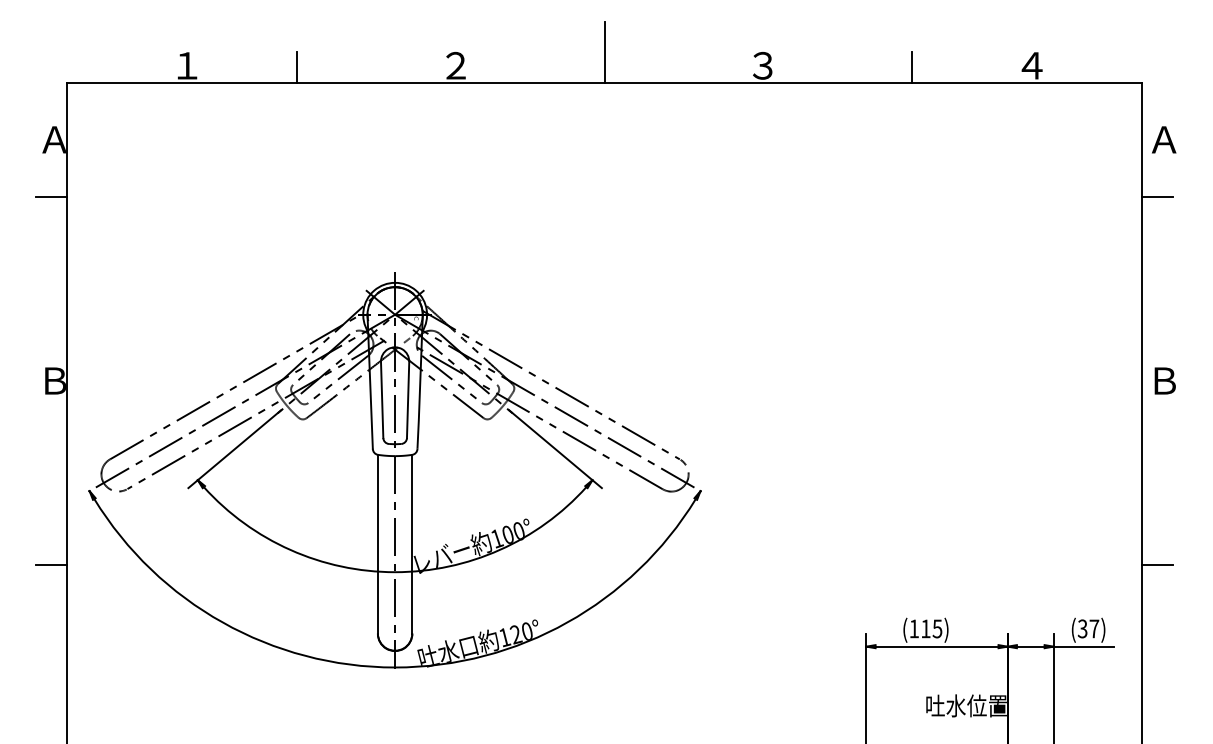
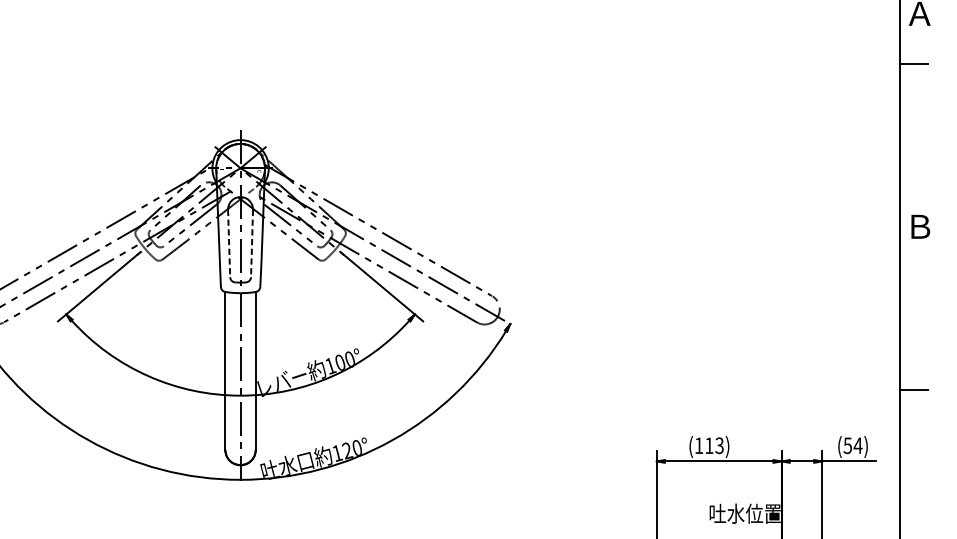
line: (382, 400) -> (229, 244), solid -> dashed
line: (408, 400) -> (252, 244), solid -> dashed
text: (937, 628) -> (719, 445), (115) -> (113)
text: (1088, 628) -> (852, 445), (37) -> (54)

